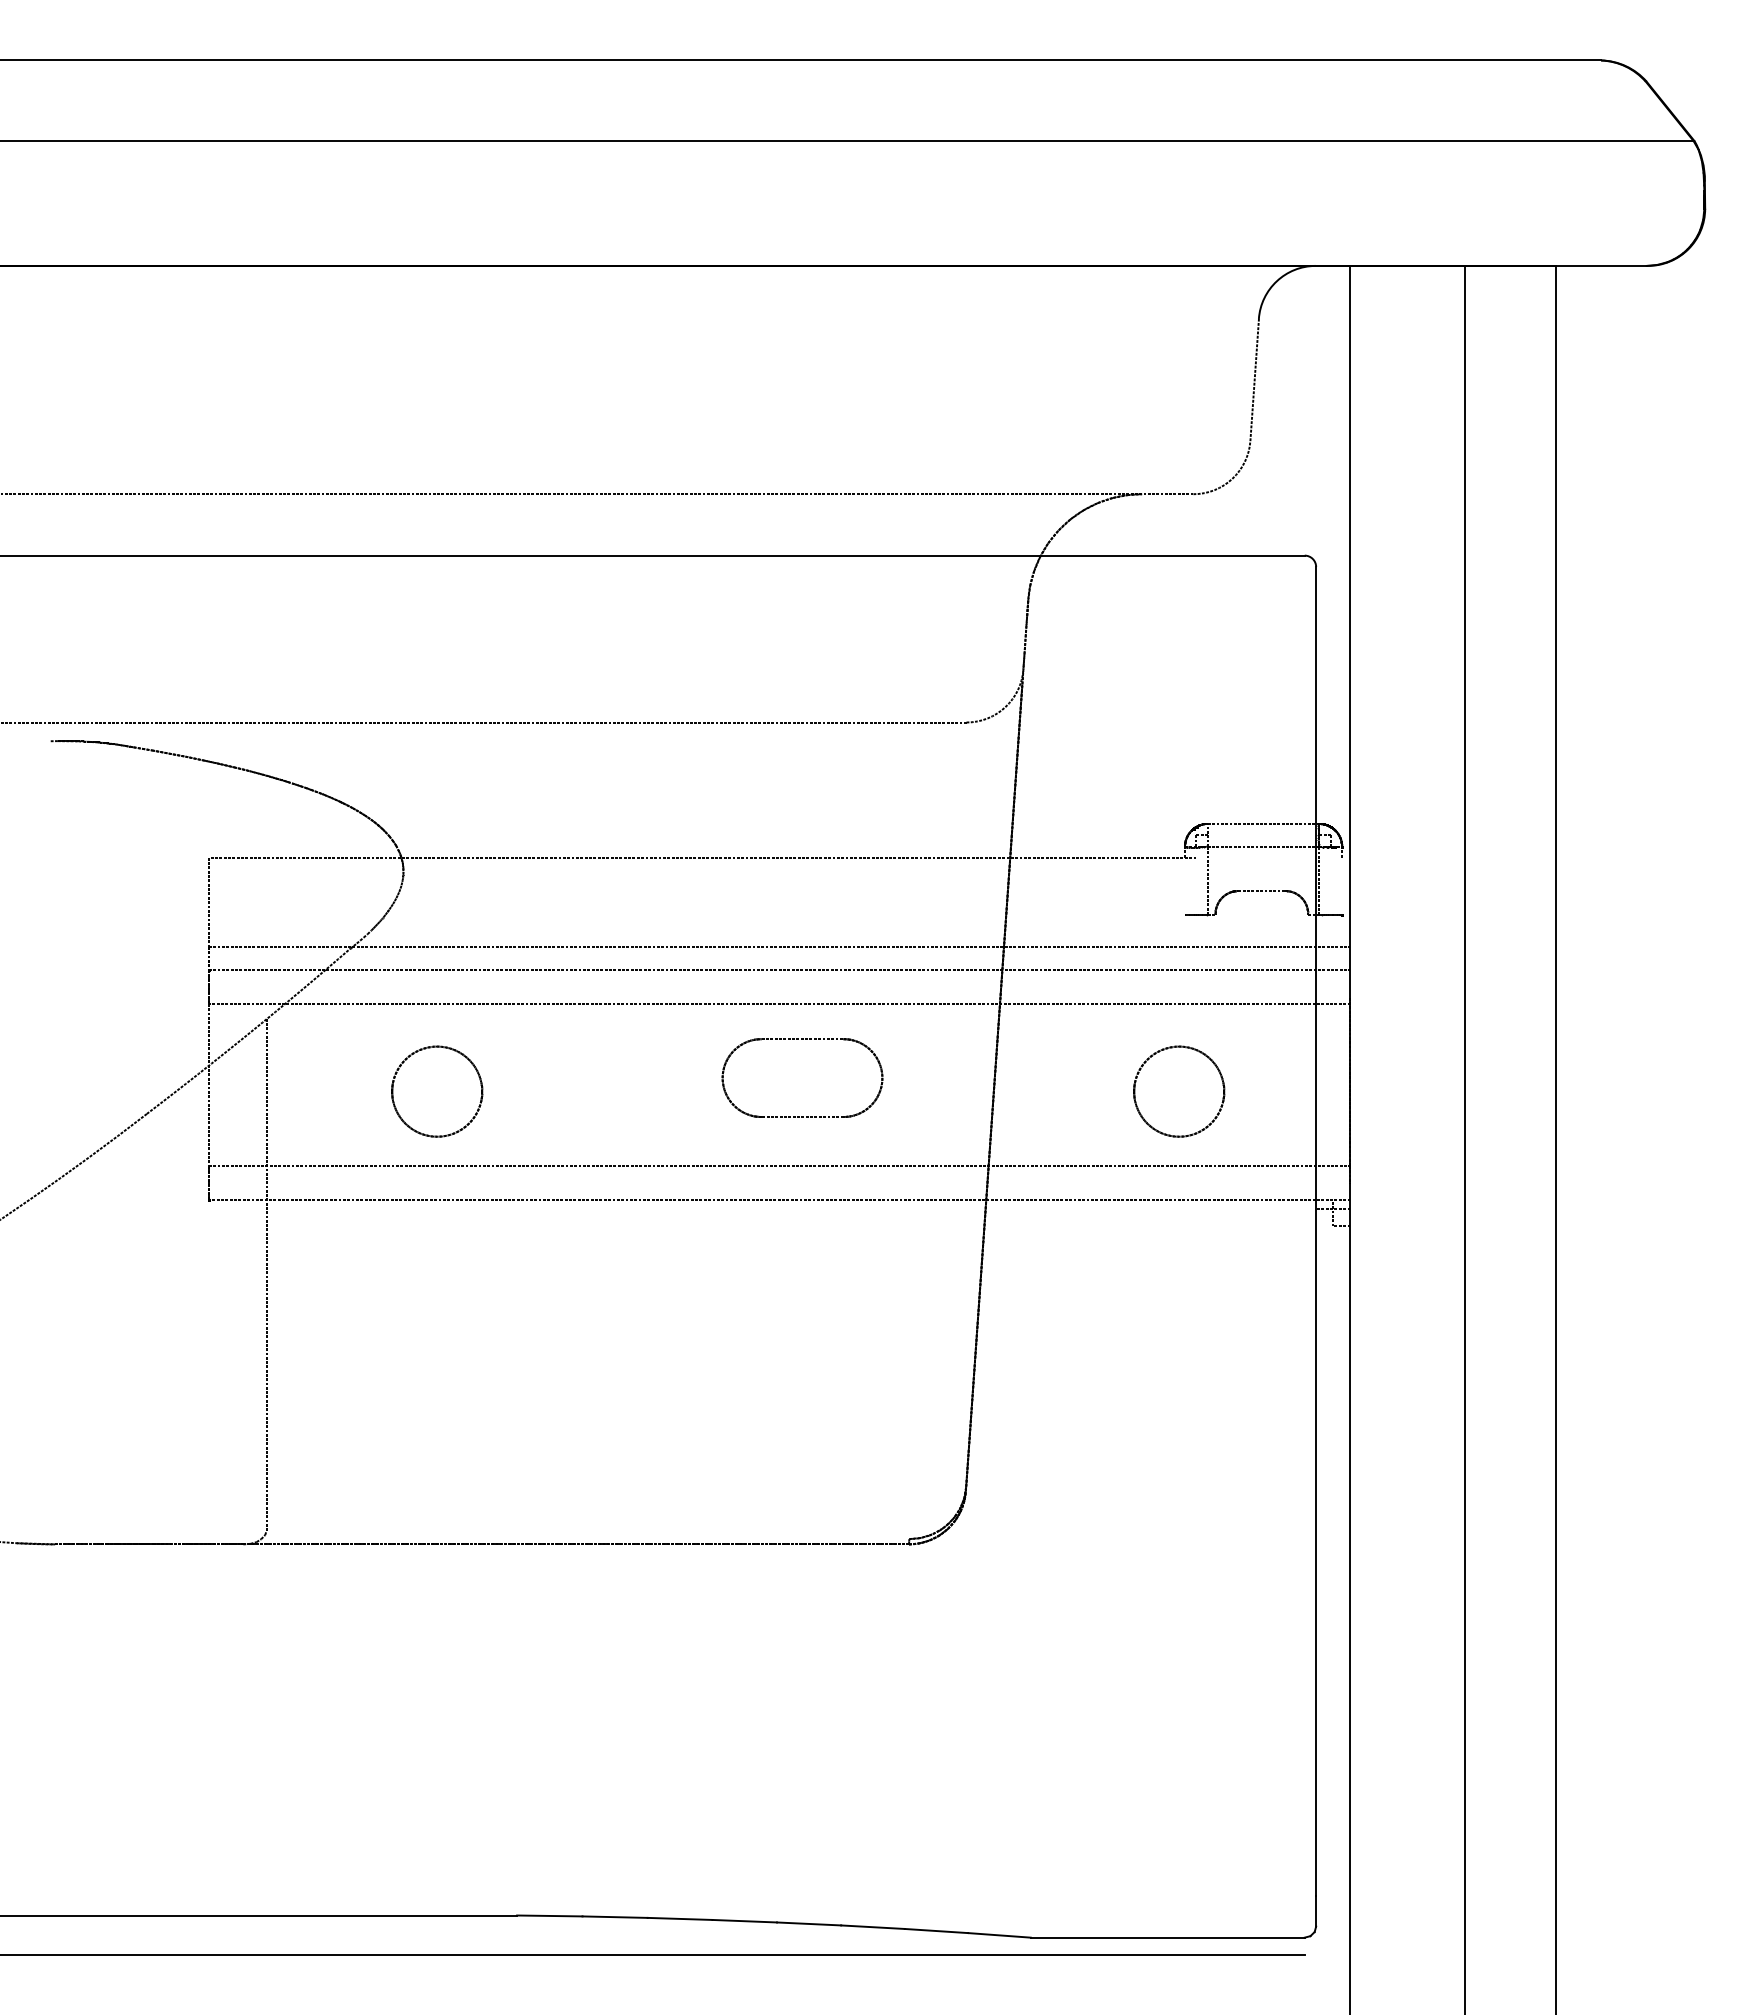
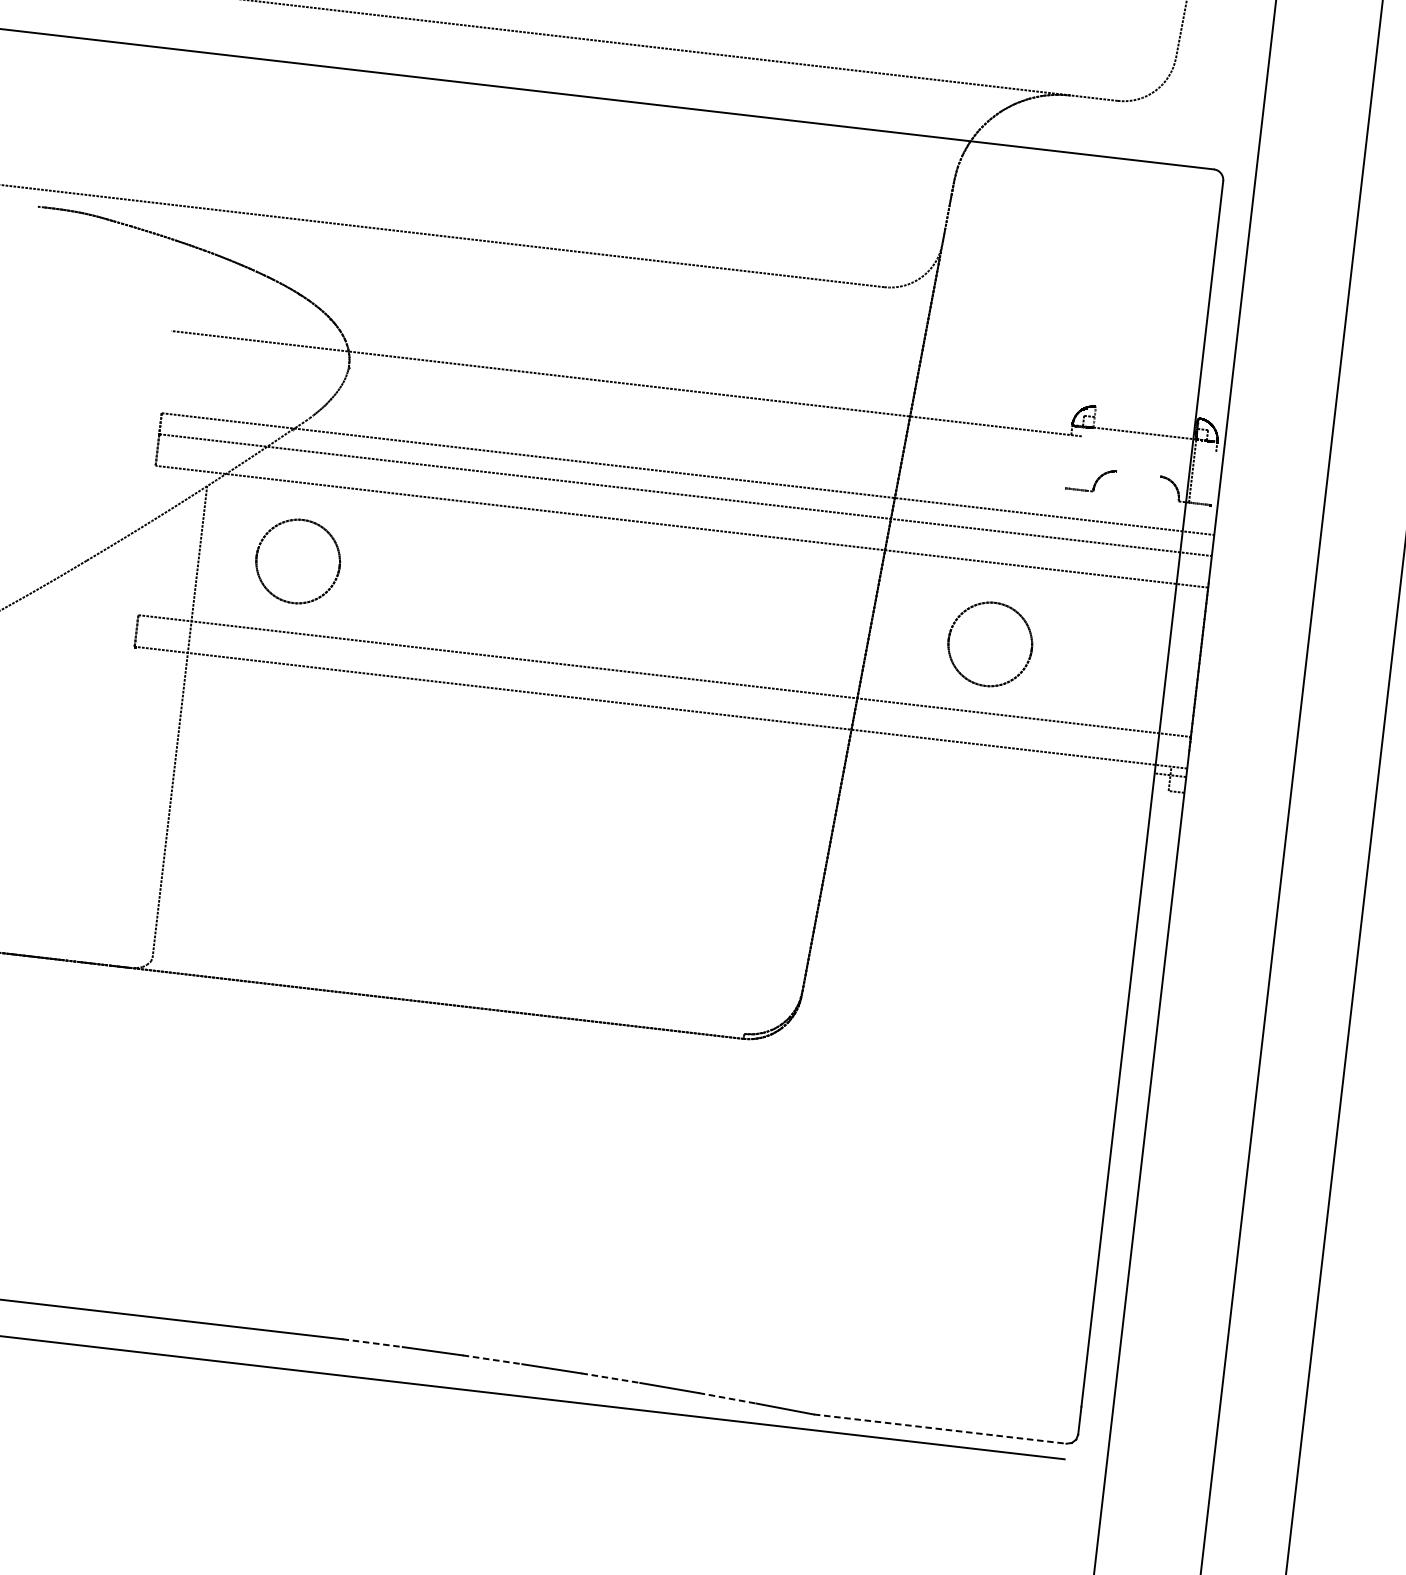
line: (1263, 824) -> (1147, 412), removed
line: (1207, 880) -> (1089, 458), removed
line: (1261, 891) -> (1138, 474), removed
line: (208, 901) -> (166, 371), removed
part: (802, 1039) -> (699, 561), removed
part: (1207, 1058) -> (1019, 616), moved
part: (478, 1077) -> (337, 552), moved
line: (208, 1084) -> (146, 540), removed
line: (549, 1915) -> (372, 1342), solid -> dashed
line: (680, 1918) -> (492, 1359), solid -> dashed
line: (809, 1923) -> (611, 1377), solid -> dashed
line: (936, 1931) -> (727, 1398), solid -> dashed
line: (1167, 1937) -> (939, 1428), solid -> dashed

